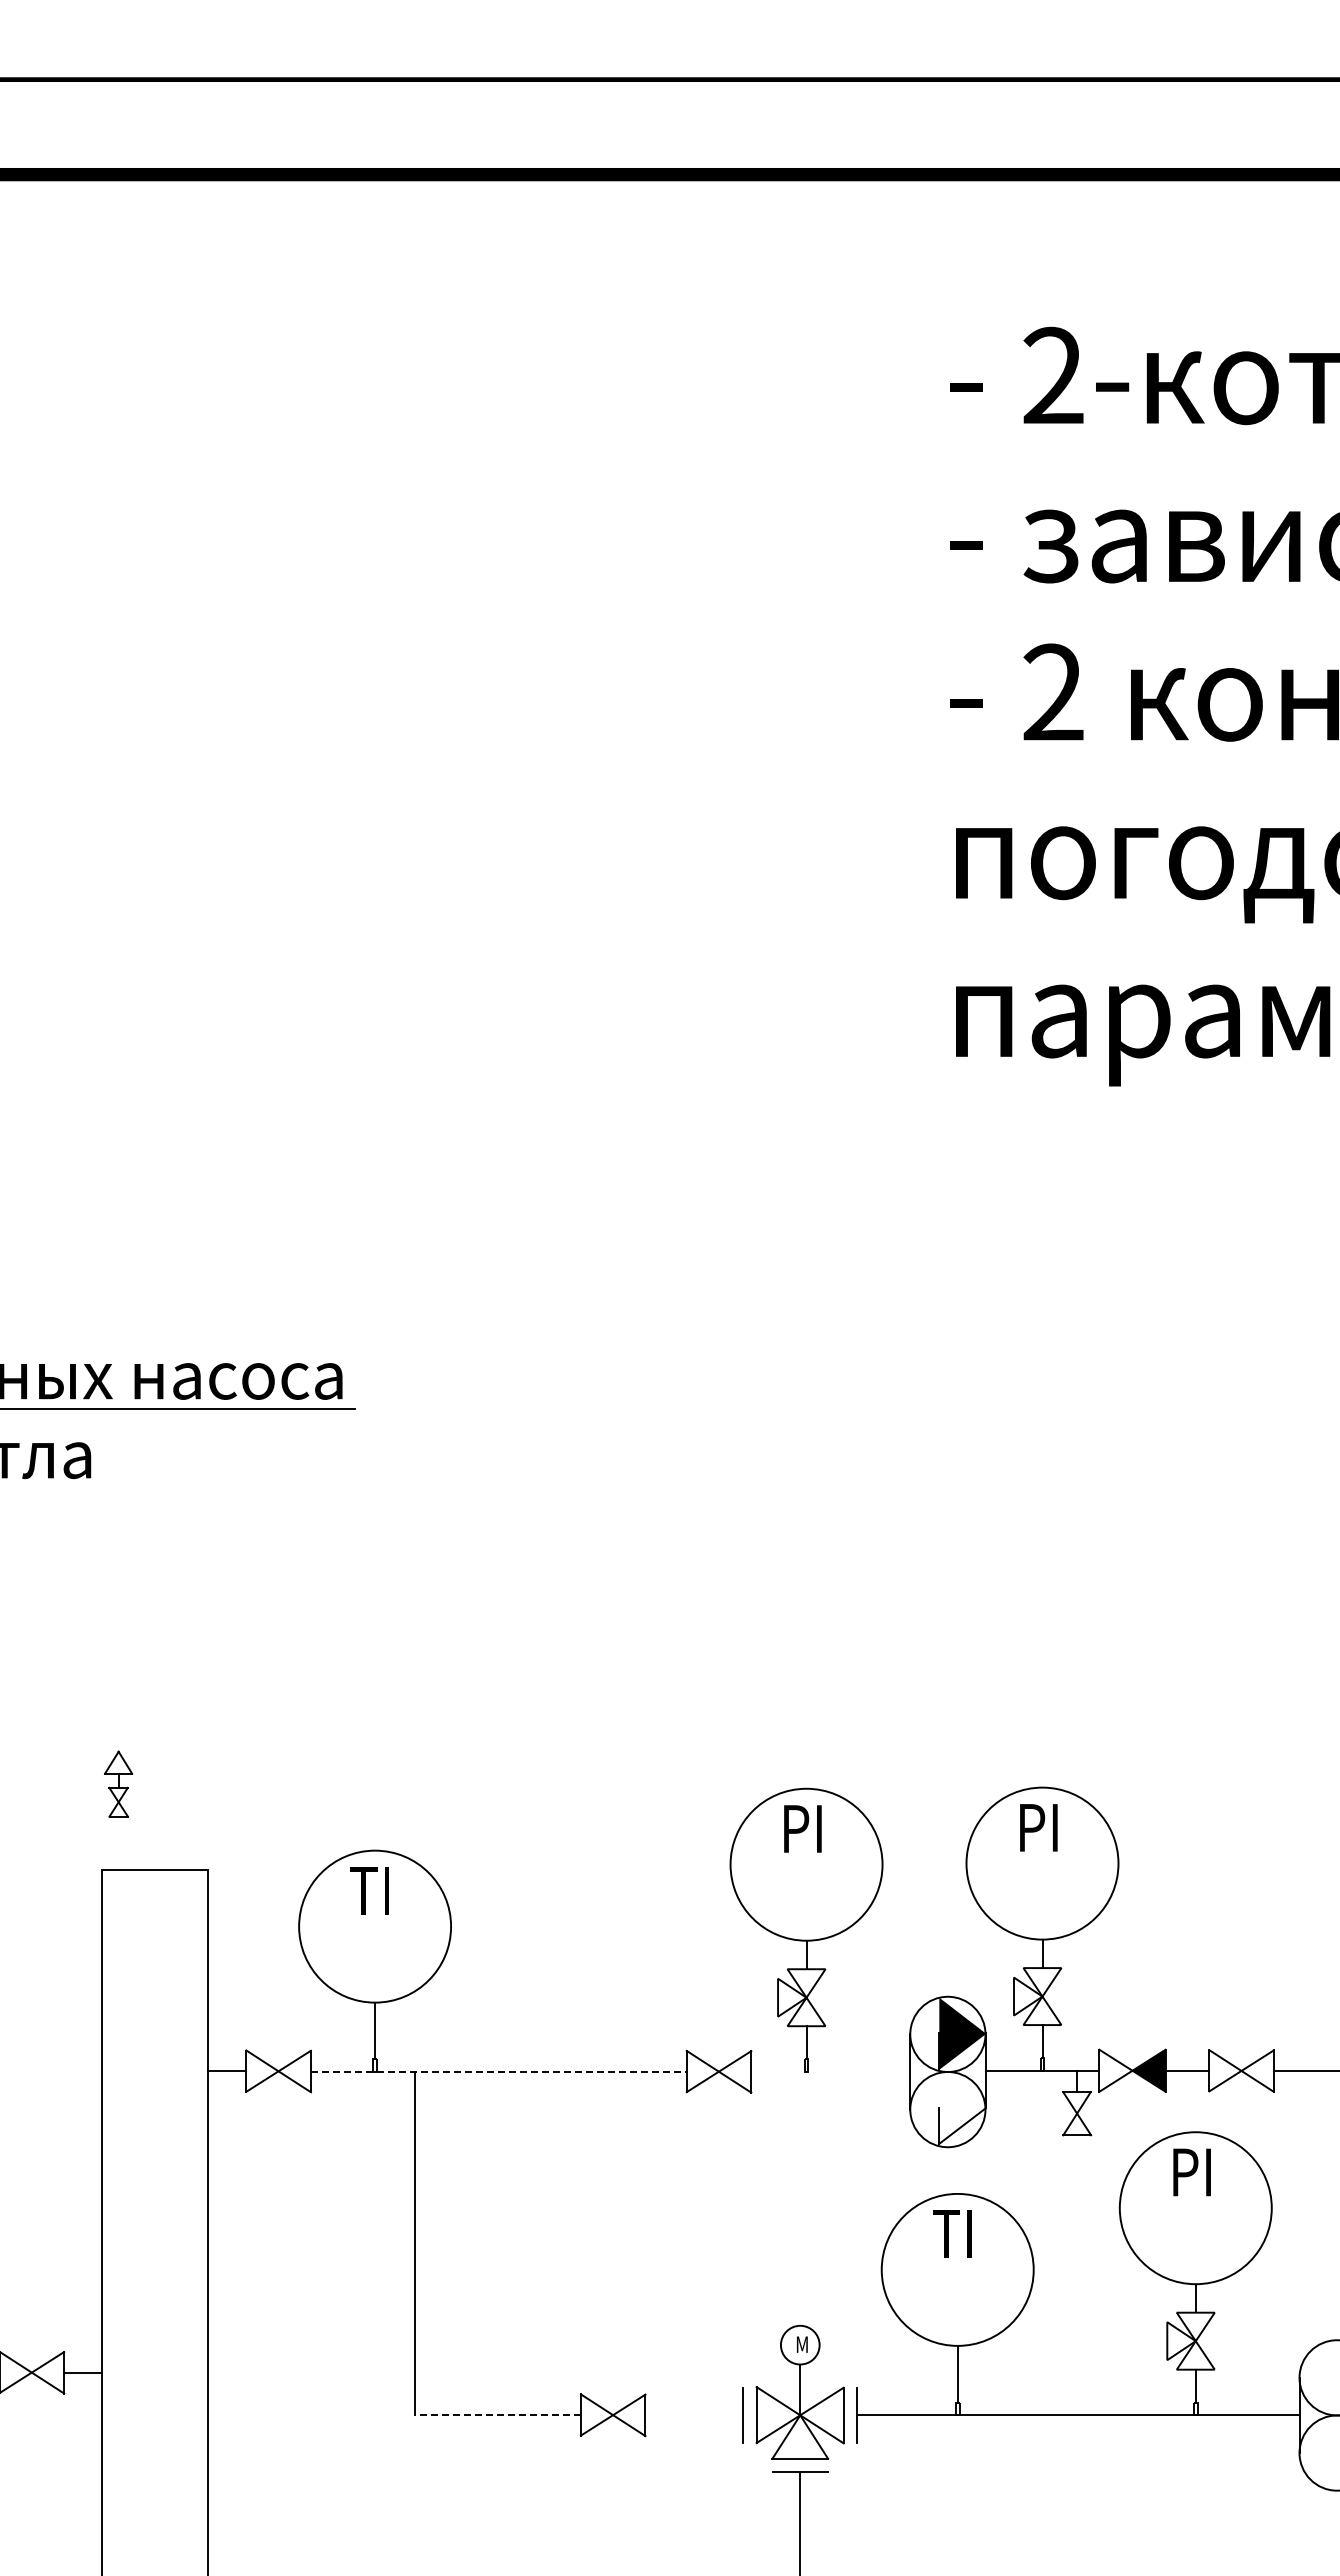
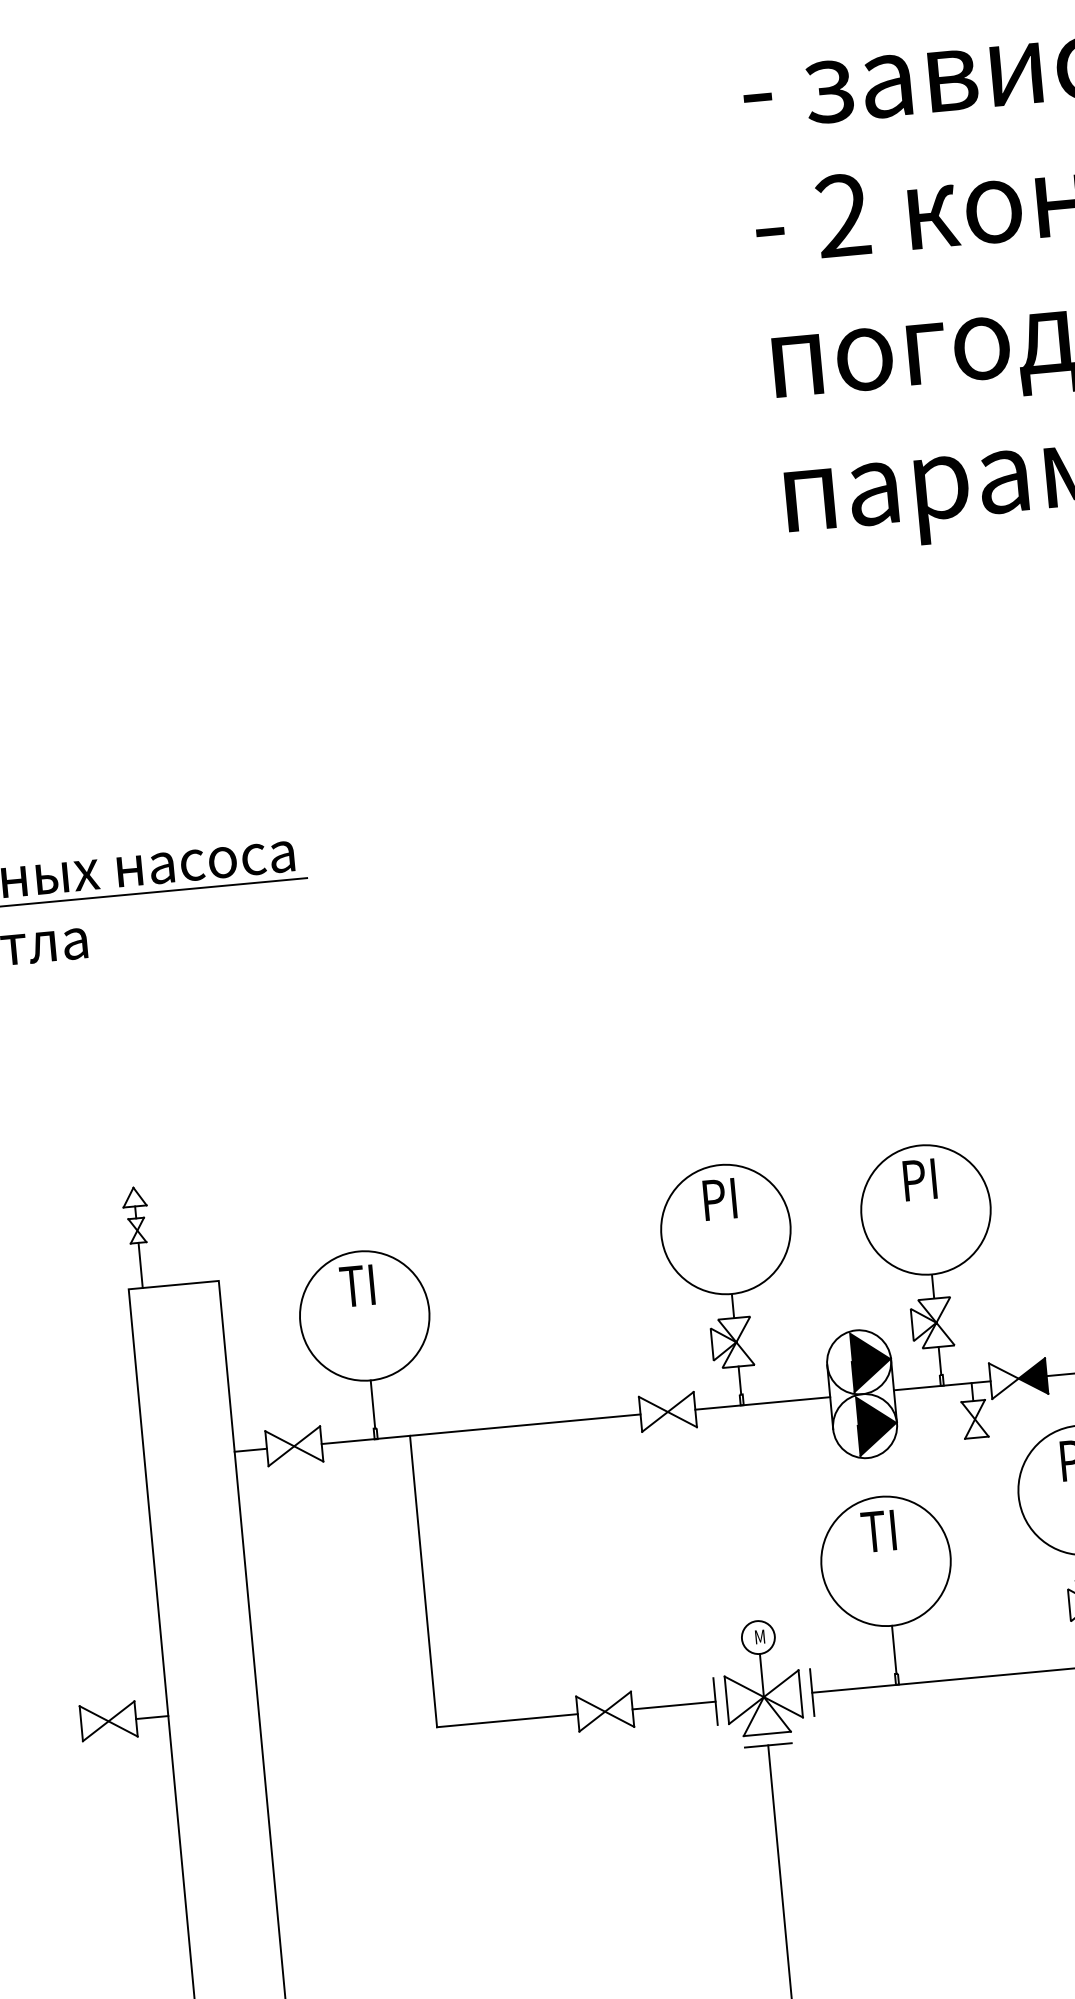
line: (118, 1842) -> (140, 1264), added
line: (498, 2071) -> (480, 1429), dashed -> solid
line: (830, 2072) -> (762, 1403), added
fill: (962, 2107) -> (877, 1423), added
line: (497, 2415) -> (507, 1721), dashed -> solid
line: (694, 2415) -> (674, 1705), added

